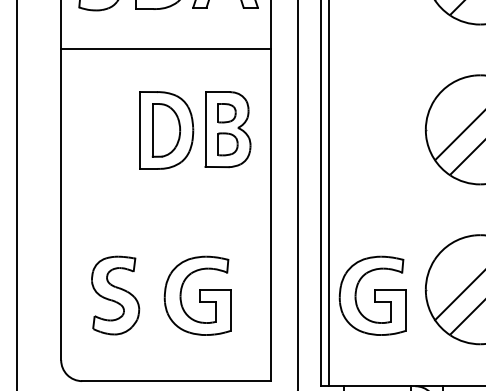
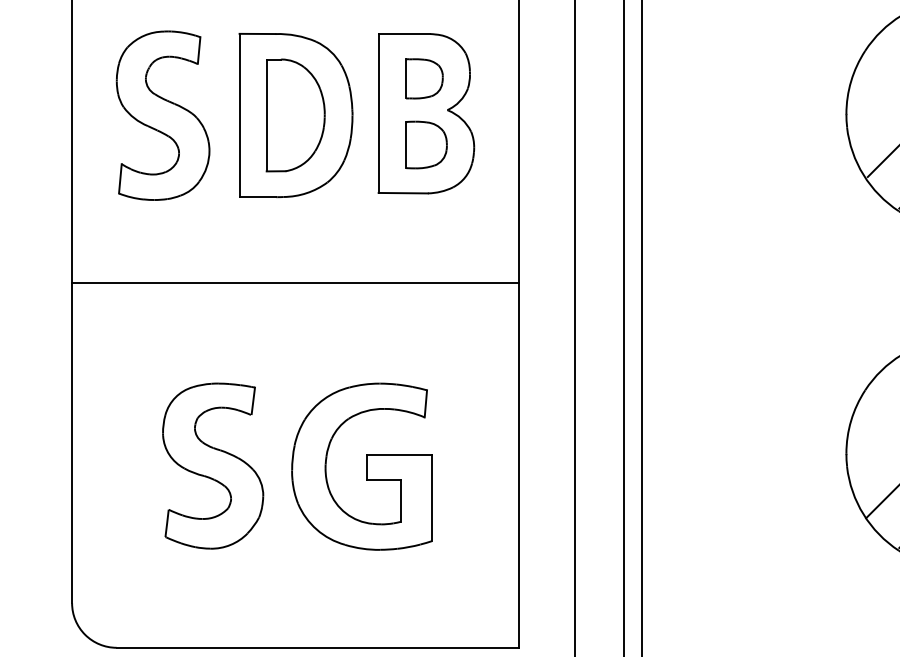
part: (103, 130) -> (161, 115), added
line: (166, 209) -> (295, 283), added
part: (115, 295) -> (212, 465), moved
part: (372, 295) -> (733, 465), removed

